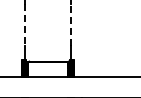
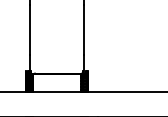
line: (25, 24) -> (30, 29), dashed -> solid
line: (70, 24) -> (84, 29), dashed -> solid

